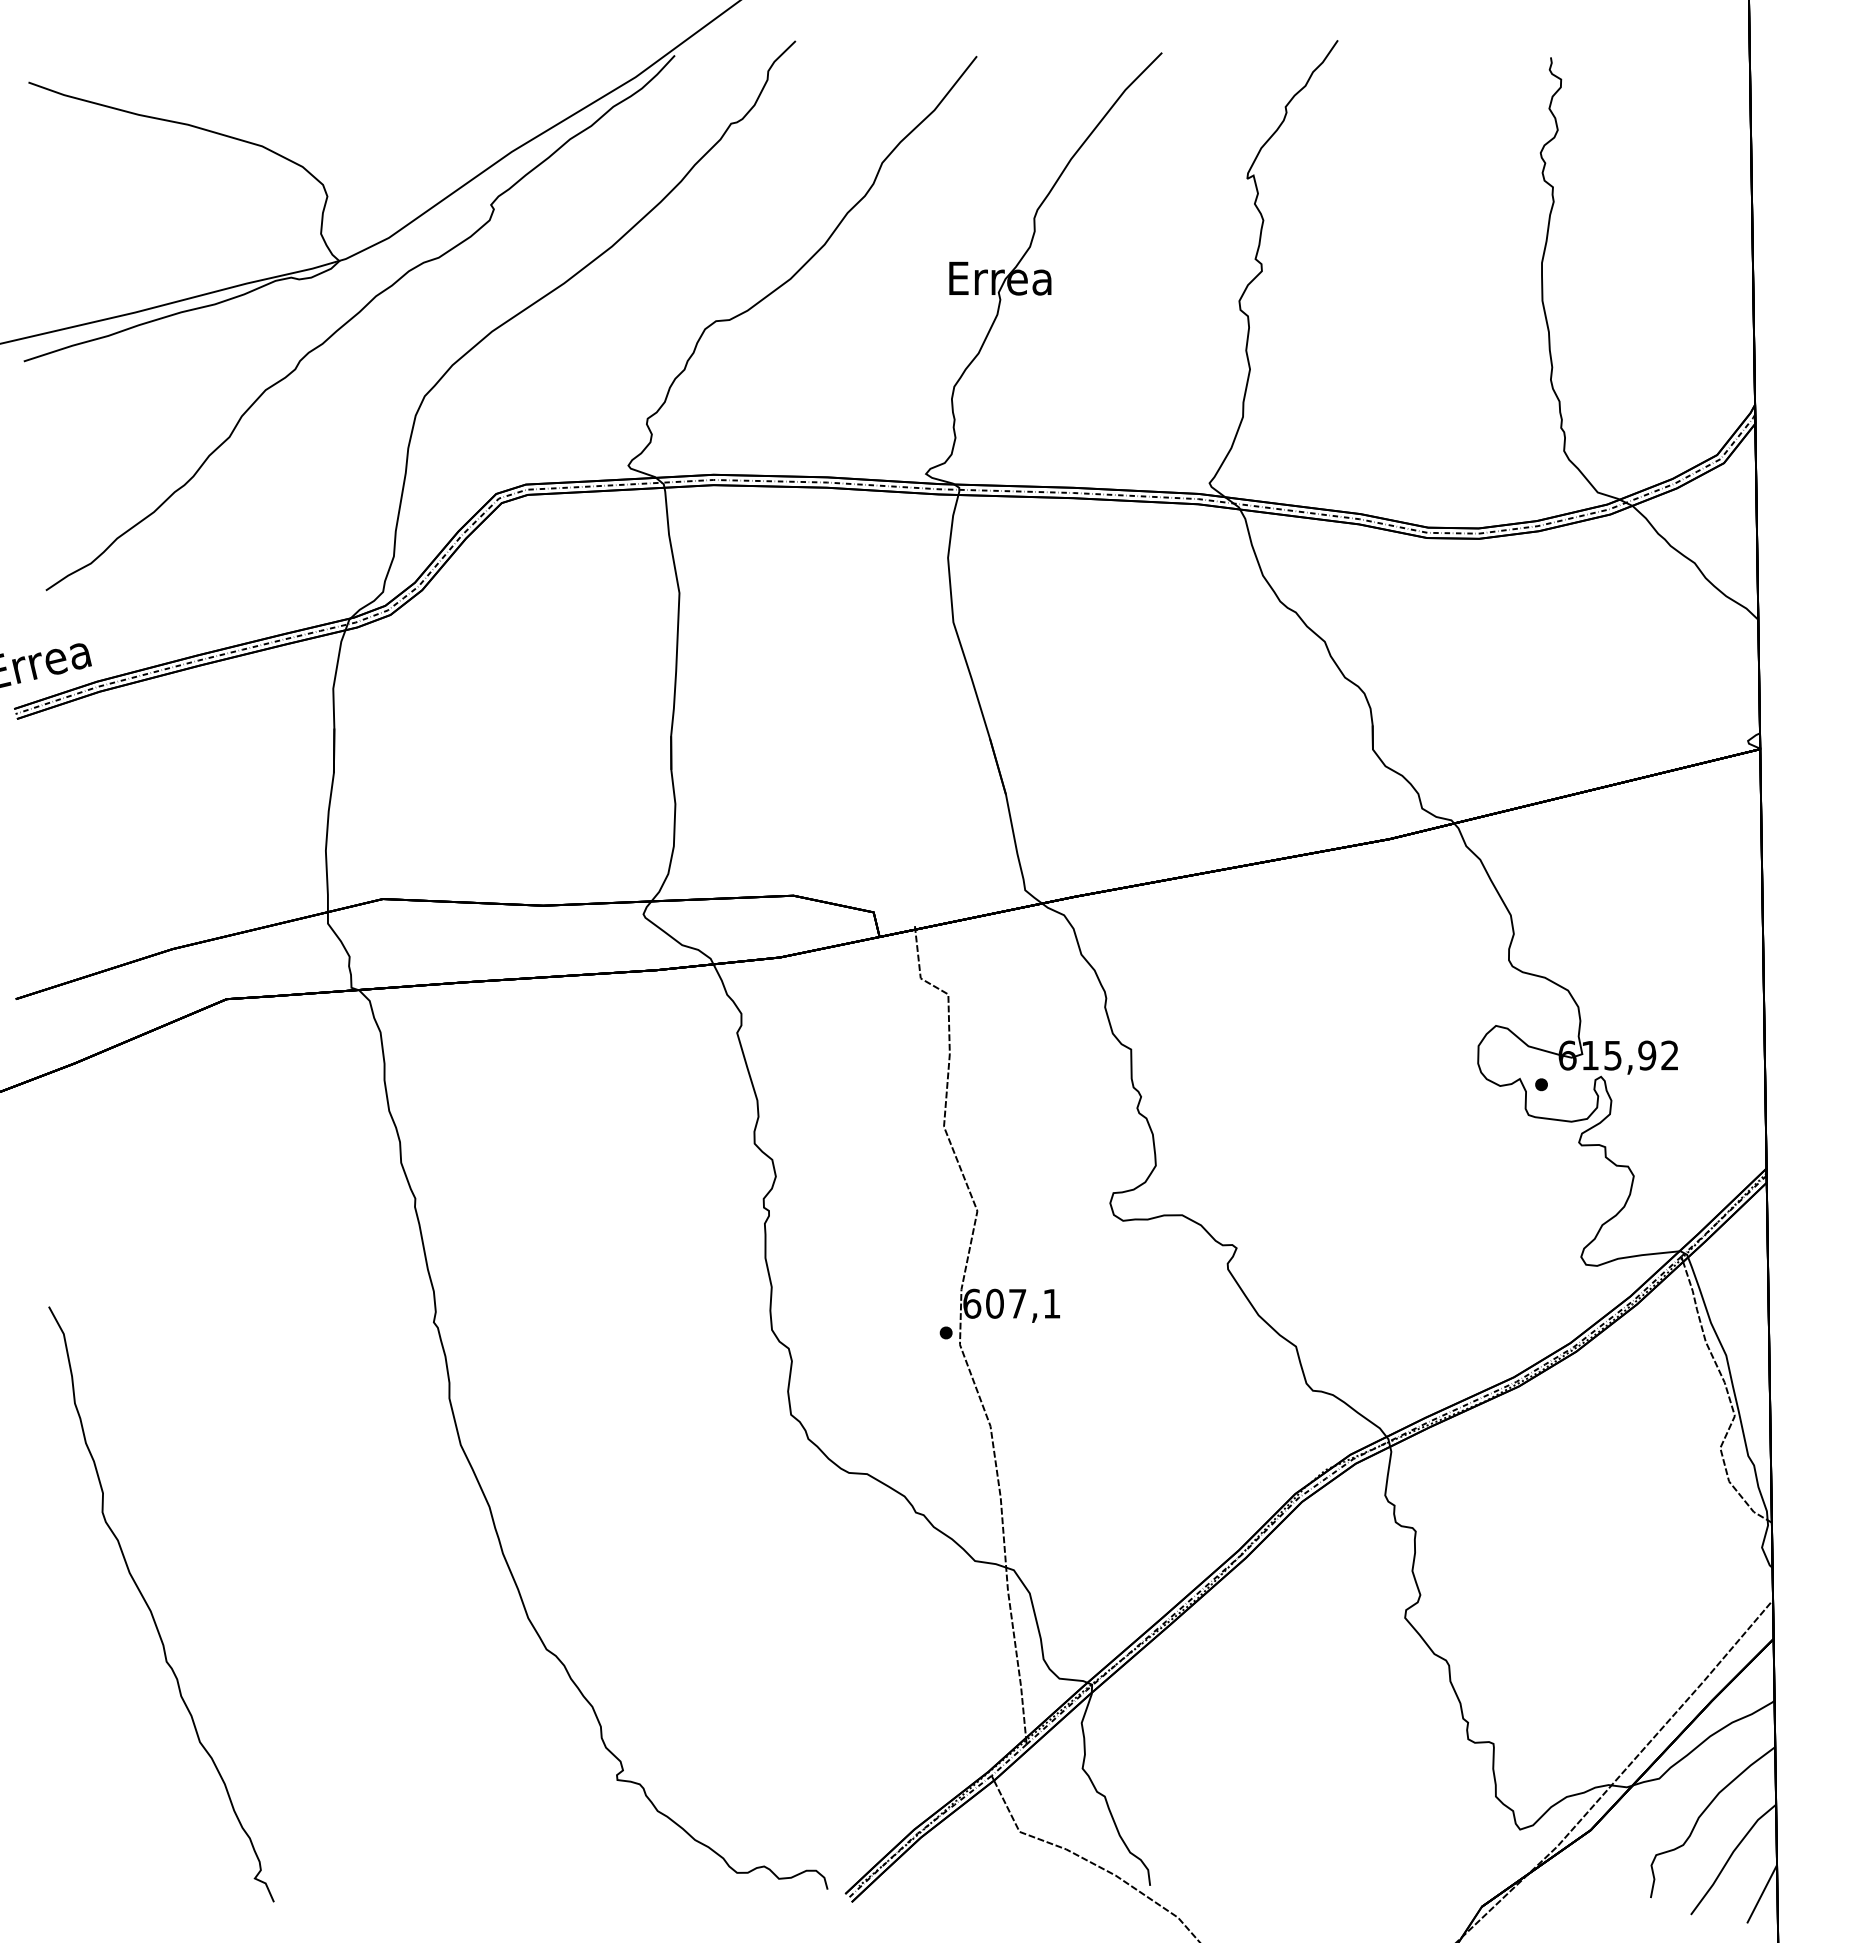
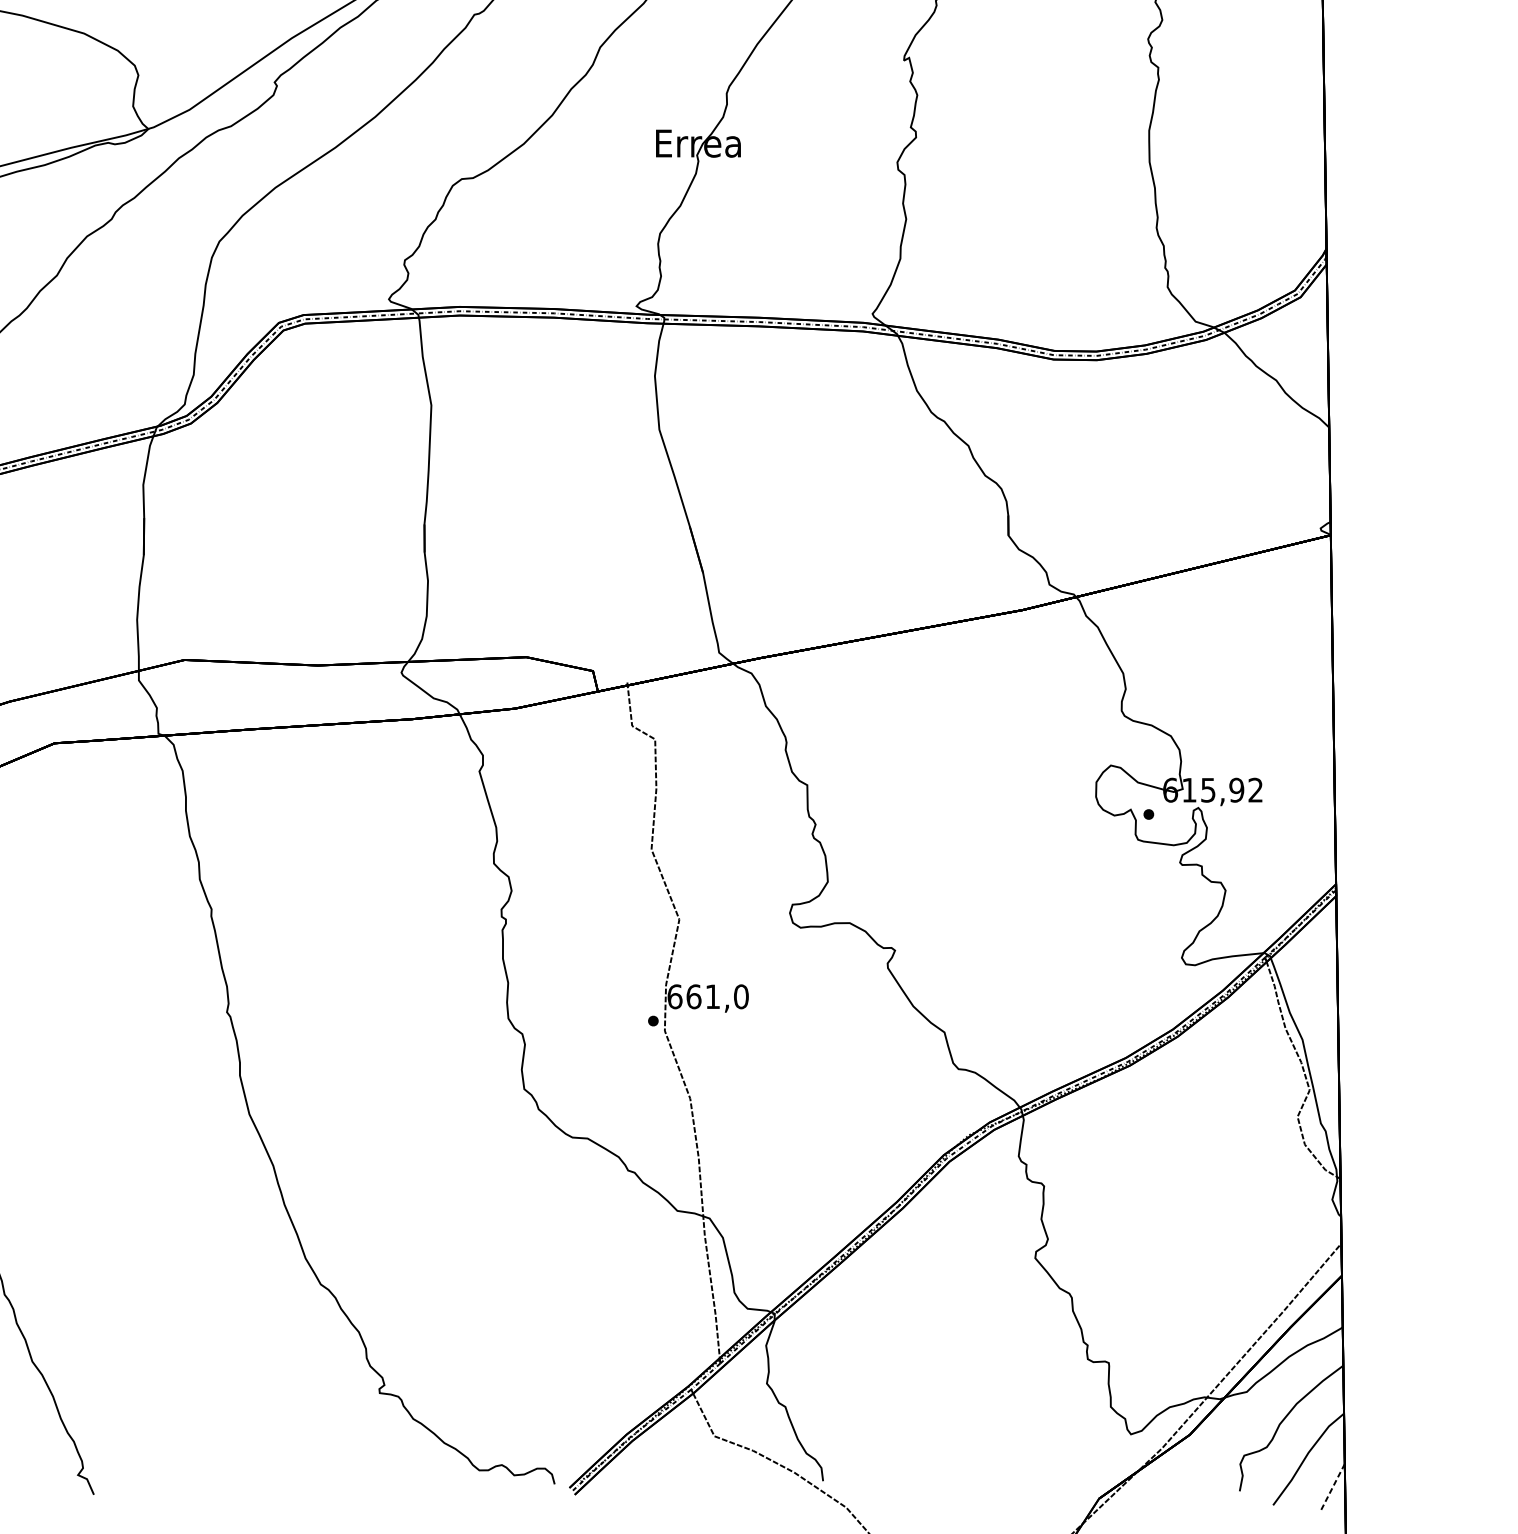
text: (1023, 1303) -> (717, 996), 607,1 -> 661,0
line: (1762, 1894) -> (1332, 1488), solid -> dashed

